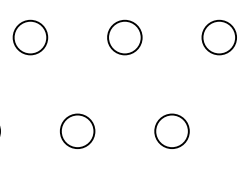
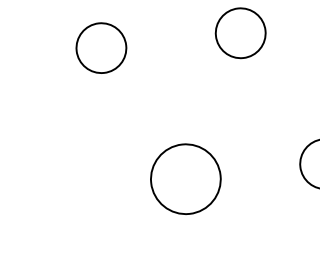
circle: (77, 130) -> (46, 192), removed
circle: (171, 130) -> (184, 177), size x1.4

